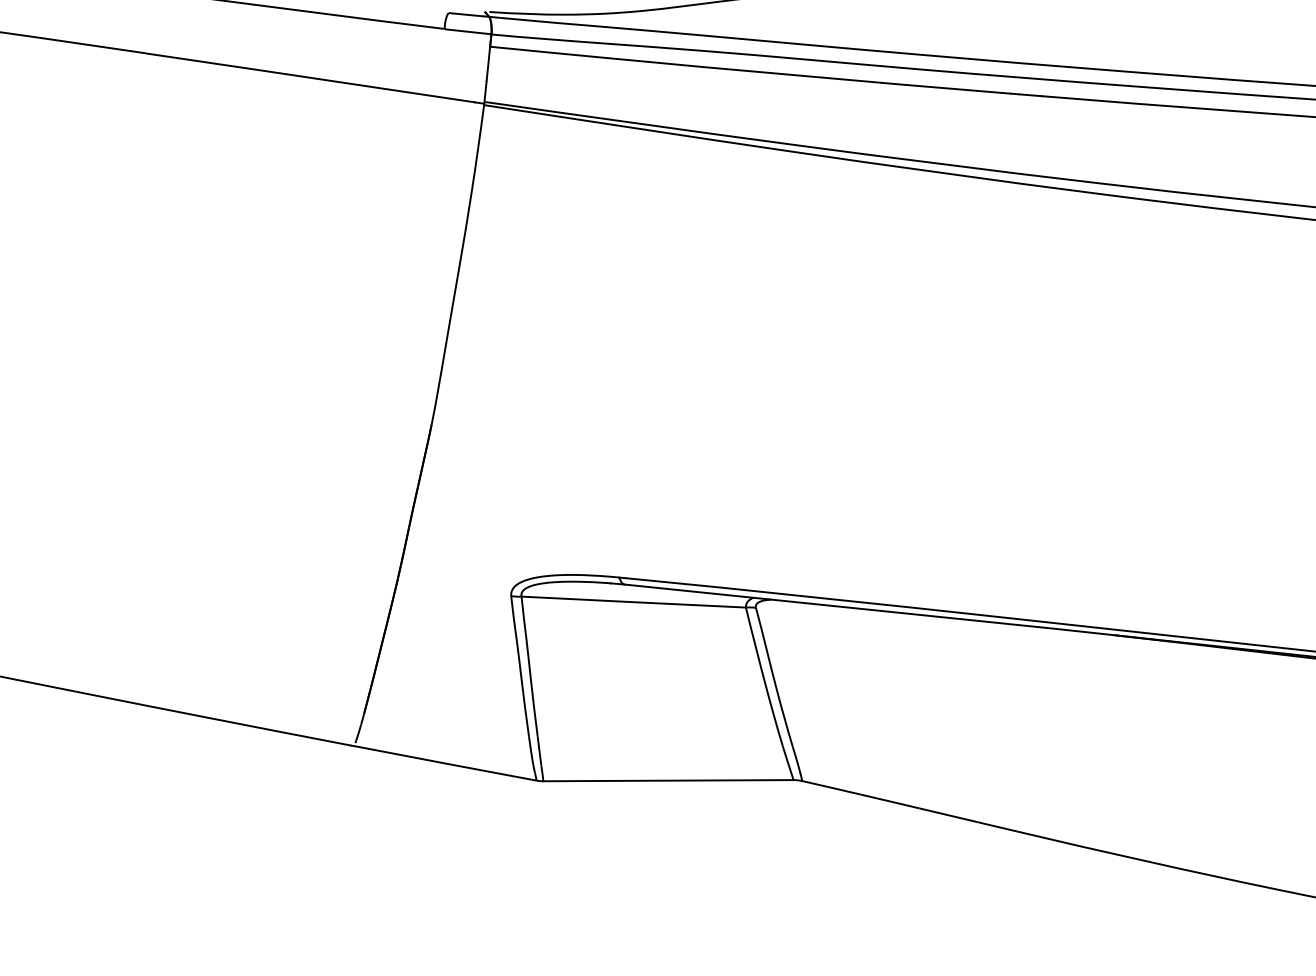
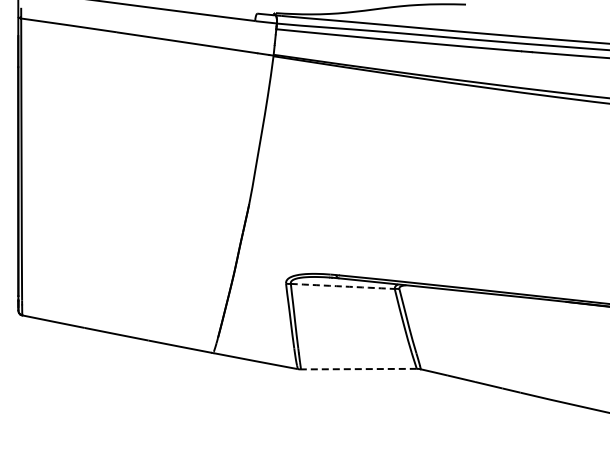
arc: (633, 602) -> (342, 286), solid -> dashed
line: (667, 781) -> (358, 369), solid -> dashed

